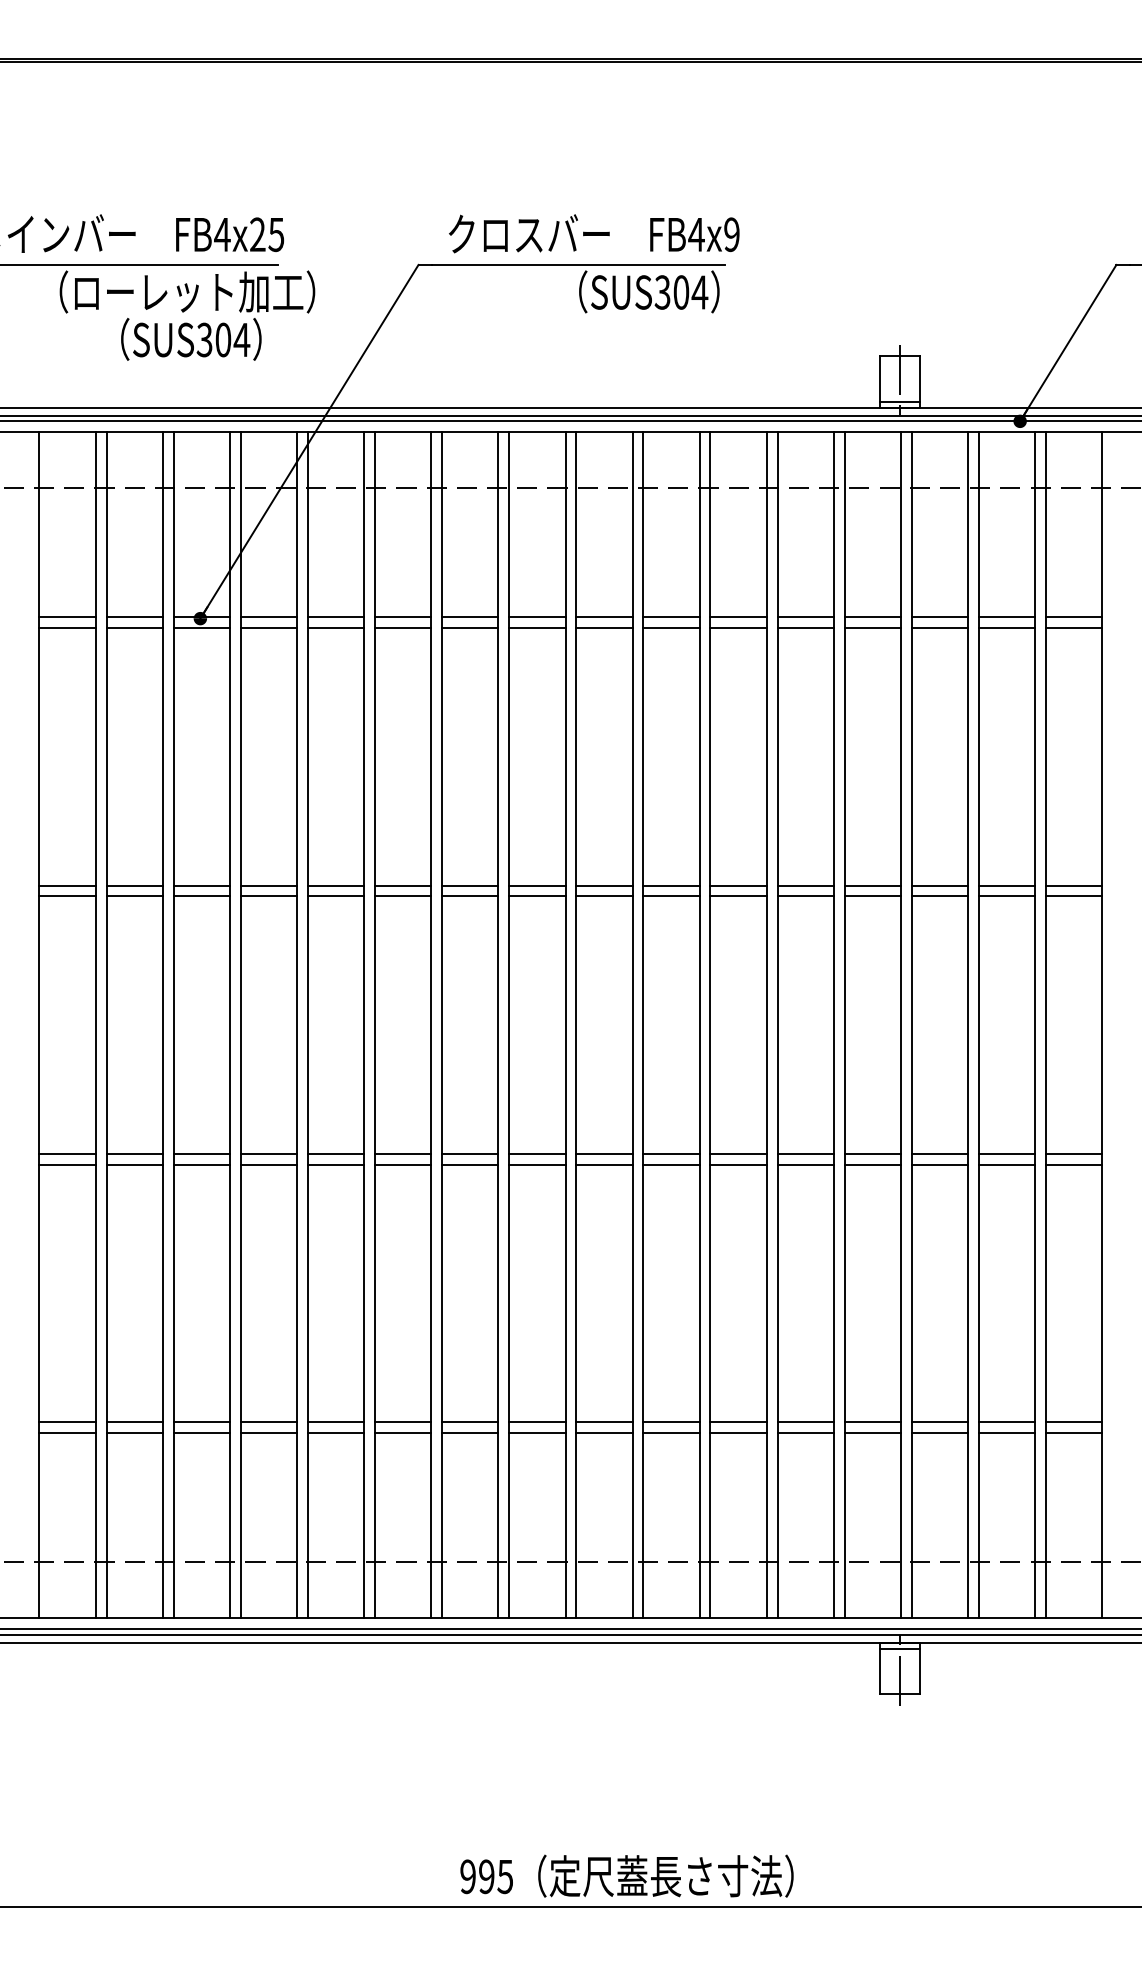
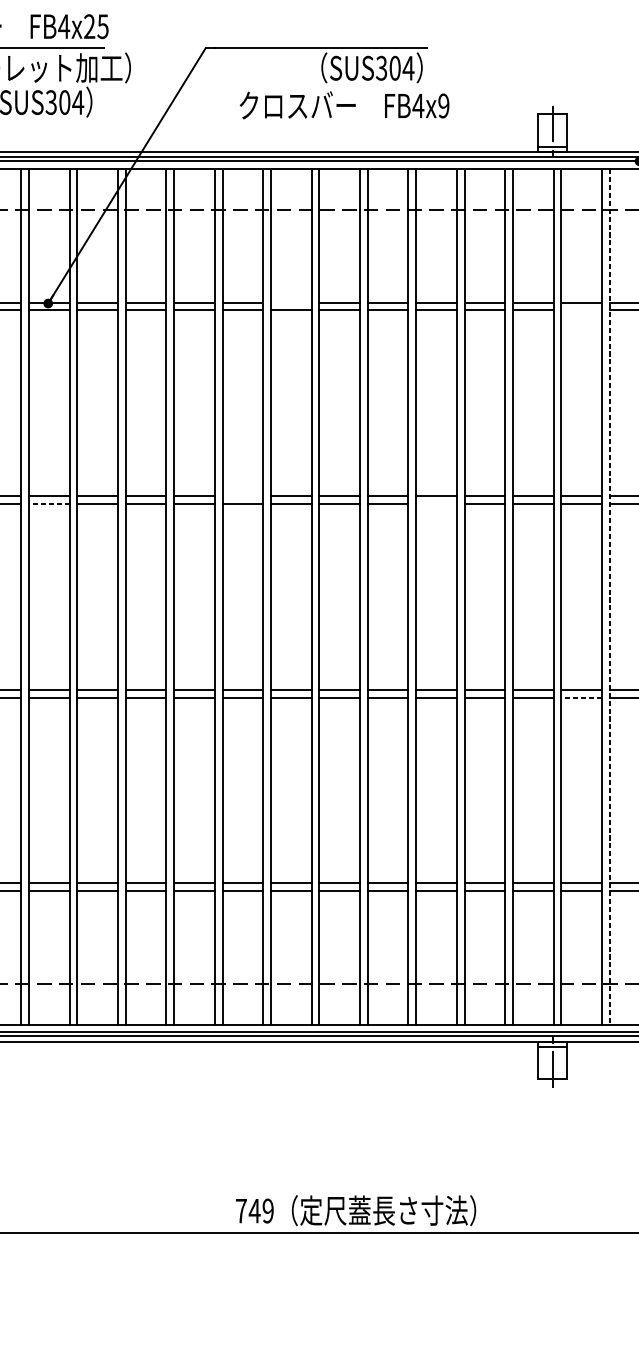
text: (594, 233) -> (344, 105), moved
line: (537, 617) -> (291, 302), removed
line: (939, 628) -> (581, 310), removed
line: (470, 885) -> (243, 496), removed
line: (201, 896) -> (49, 503), solid -> dashed
line: (738, 896) -> (436, 503), removed
line: (978, 1025) -> (609, 597), solid -> dashed
line: (939, 1164) -> (581, 697), solid -> dashed
text: (486, 1876) -> (254, 1210), 995 -> 749

